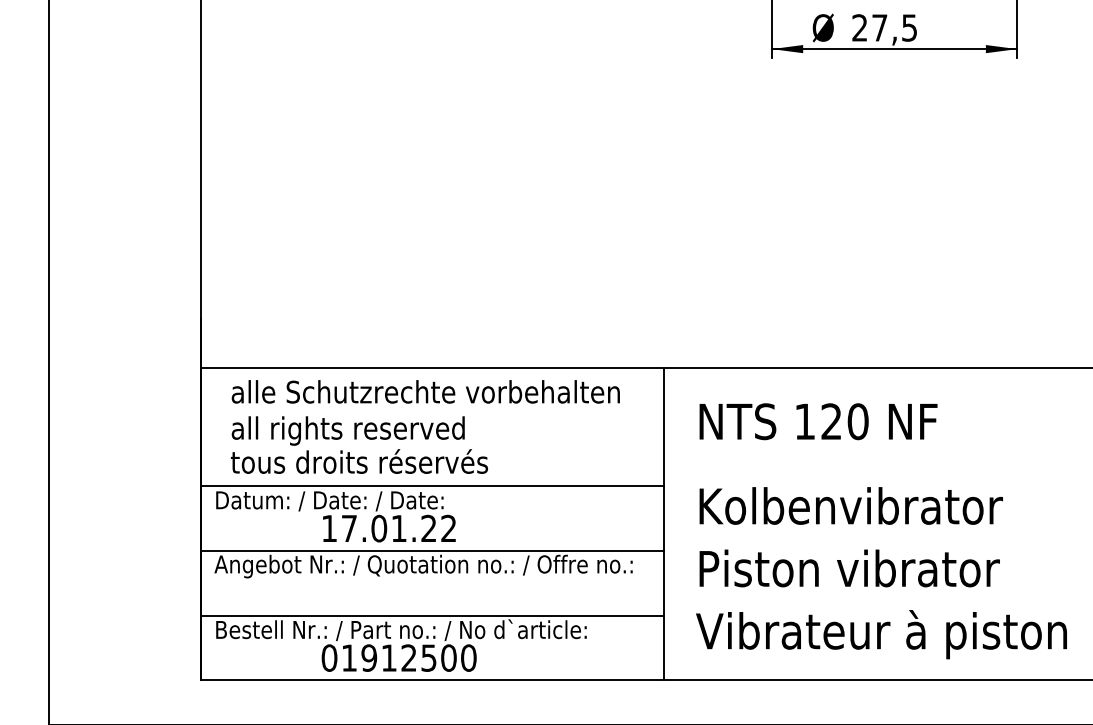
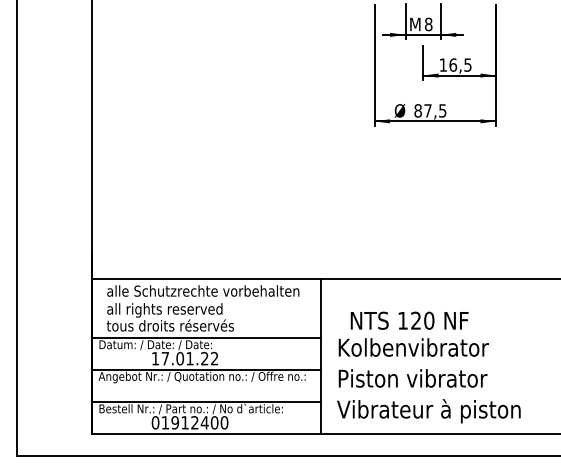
text: (858, 27) -> (417, 110), 27,5 -> 87,5
text: (818, 421) -> (409, 320), moved
text: (428, 657) -> (204, 422), 01912500 -> 01912400

